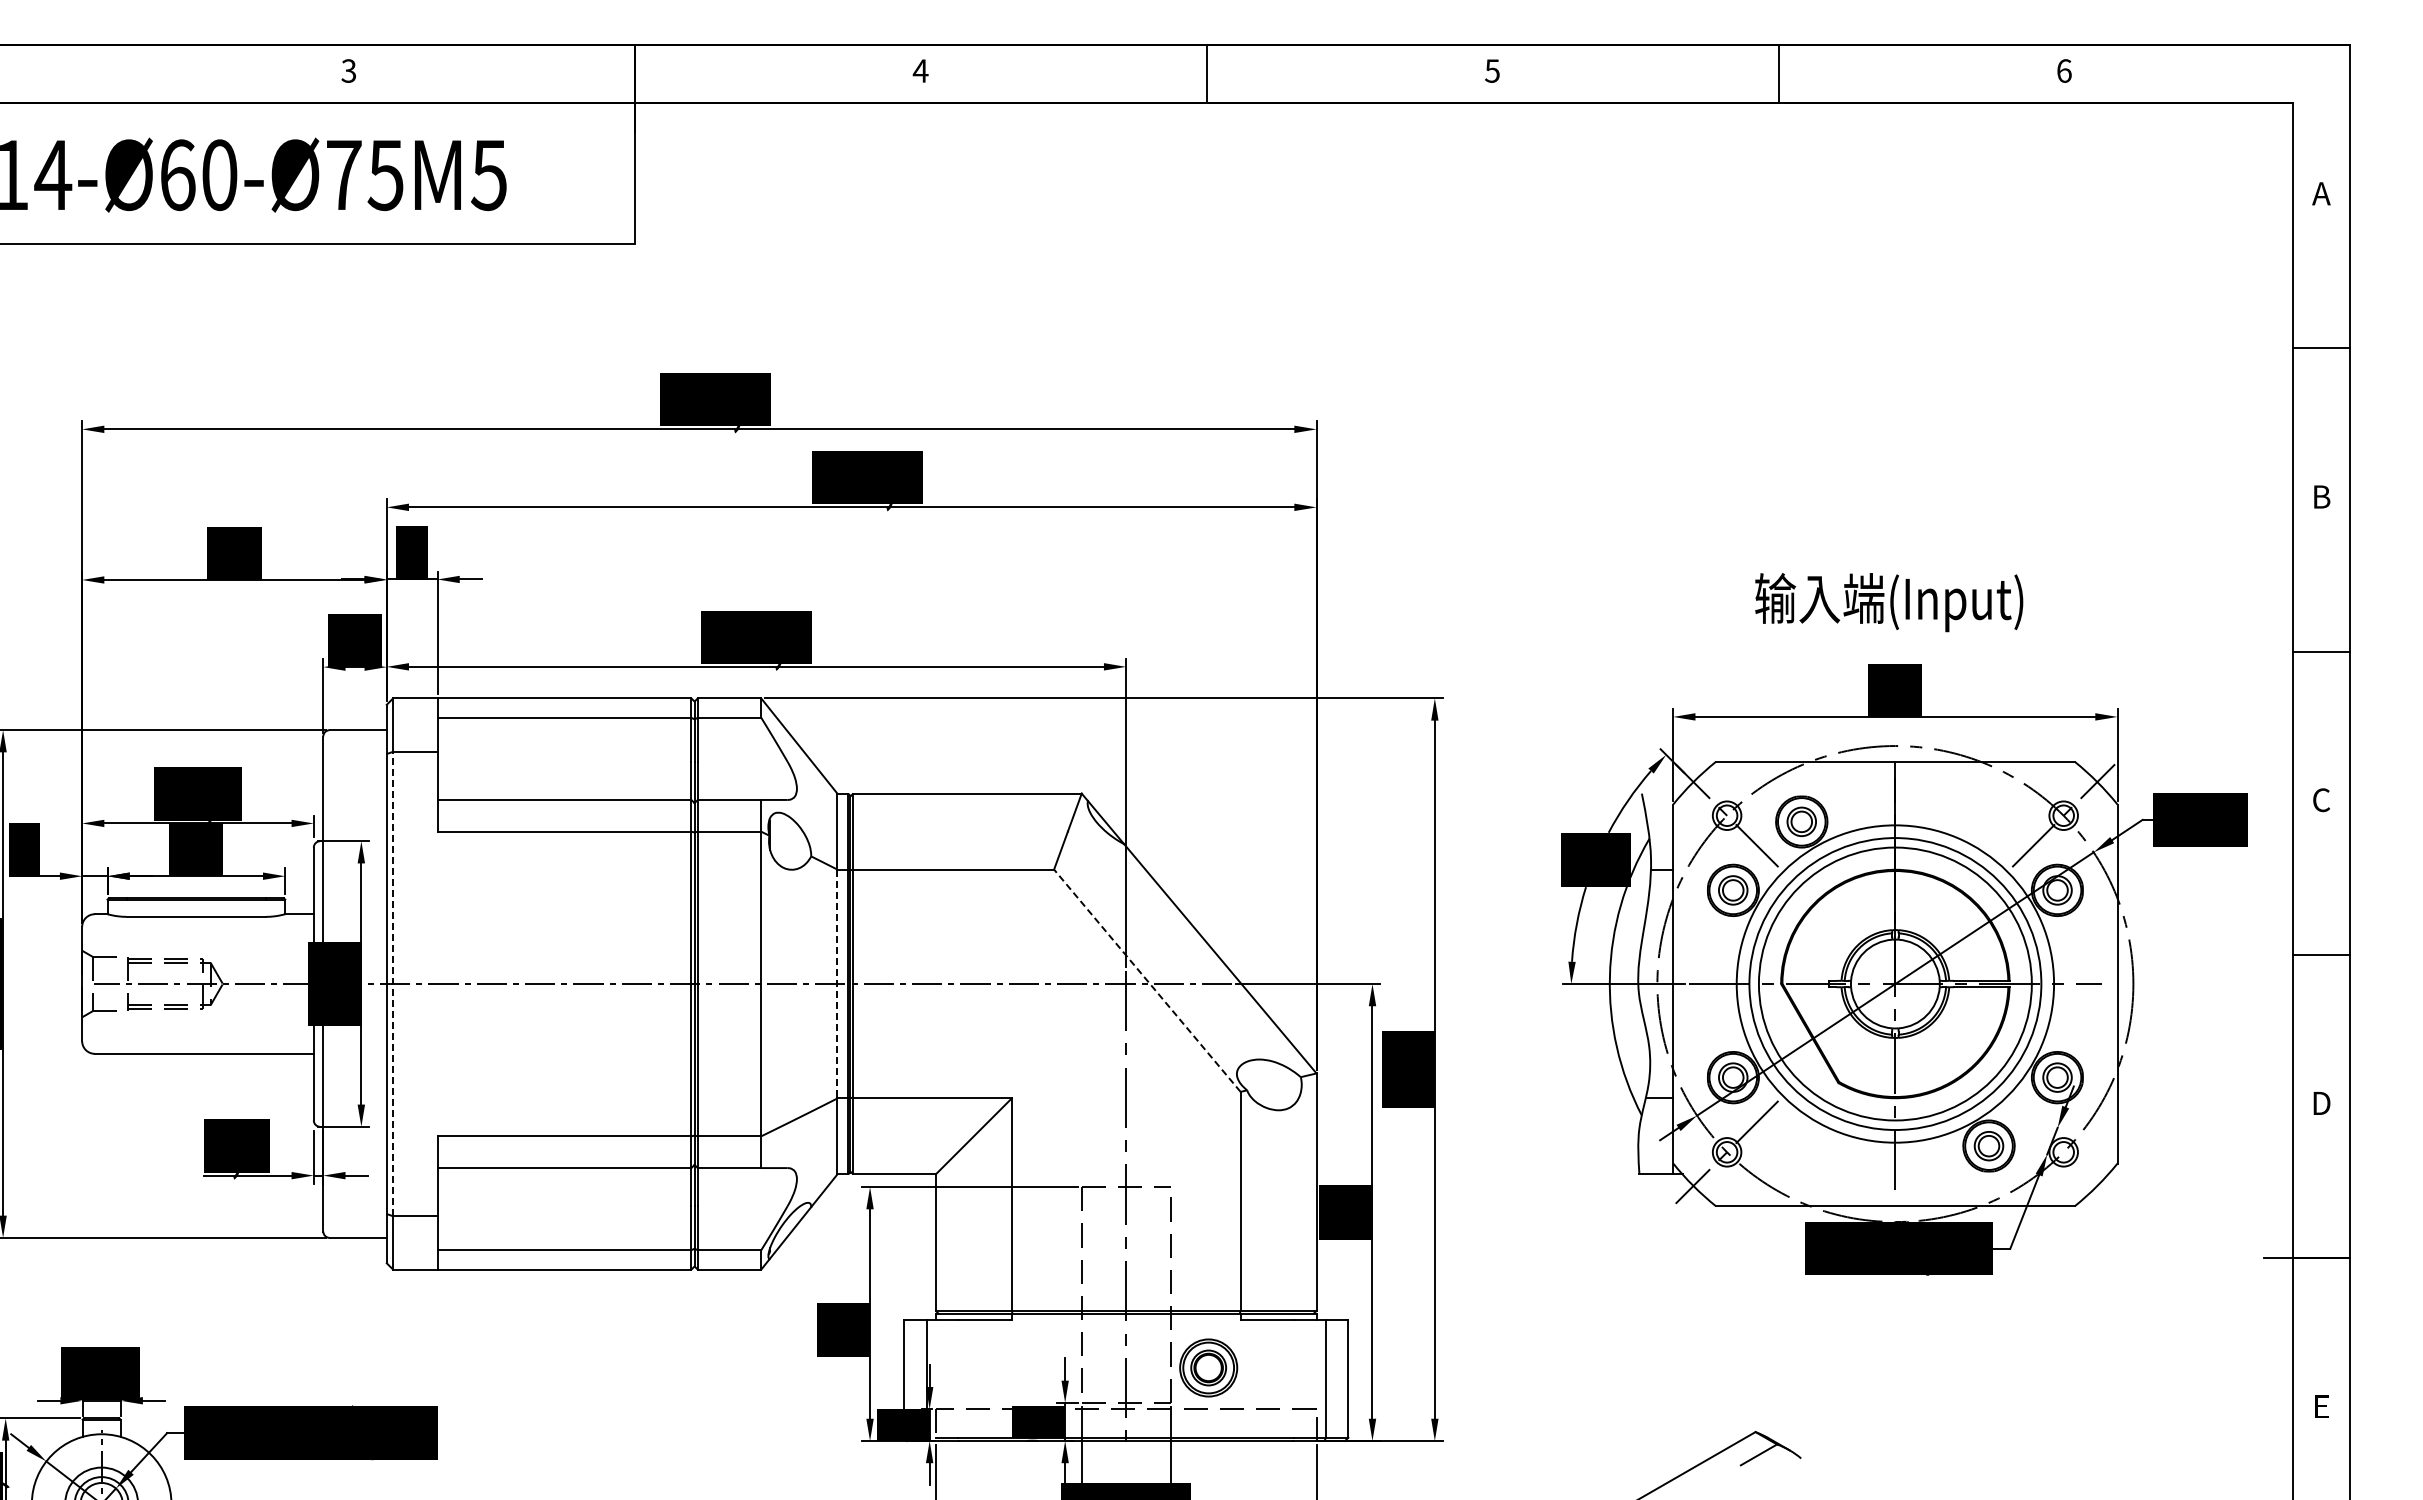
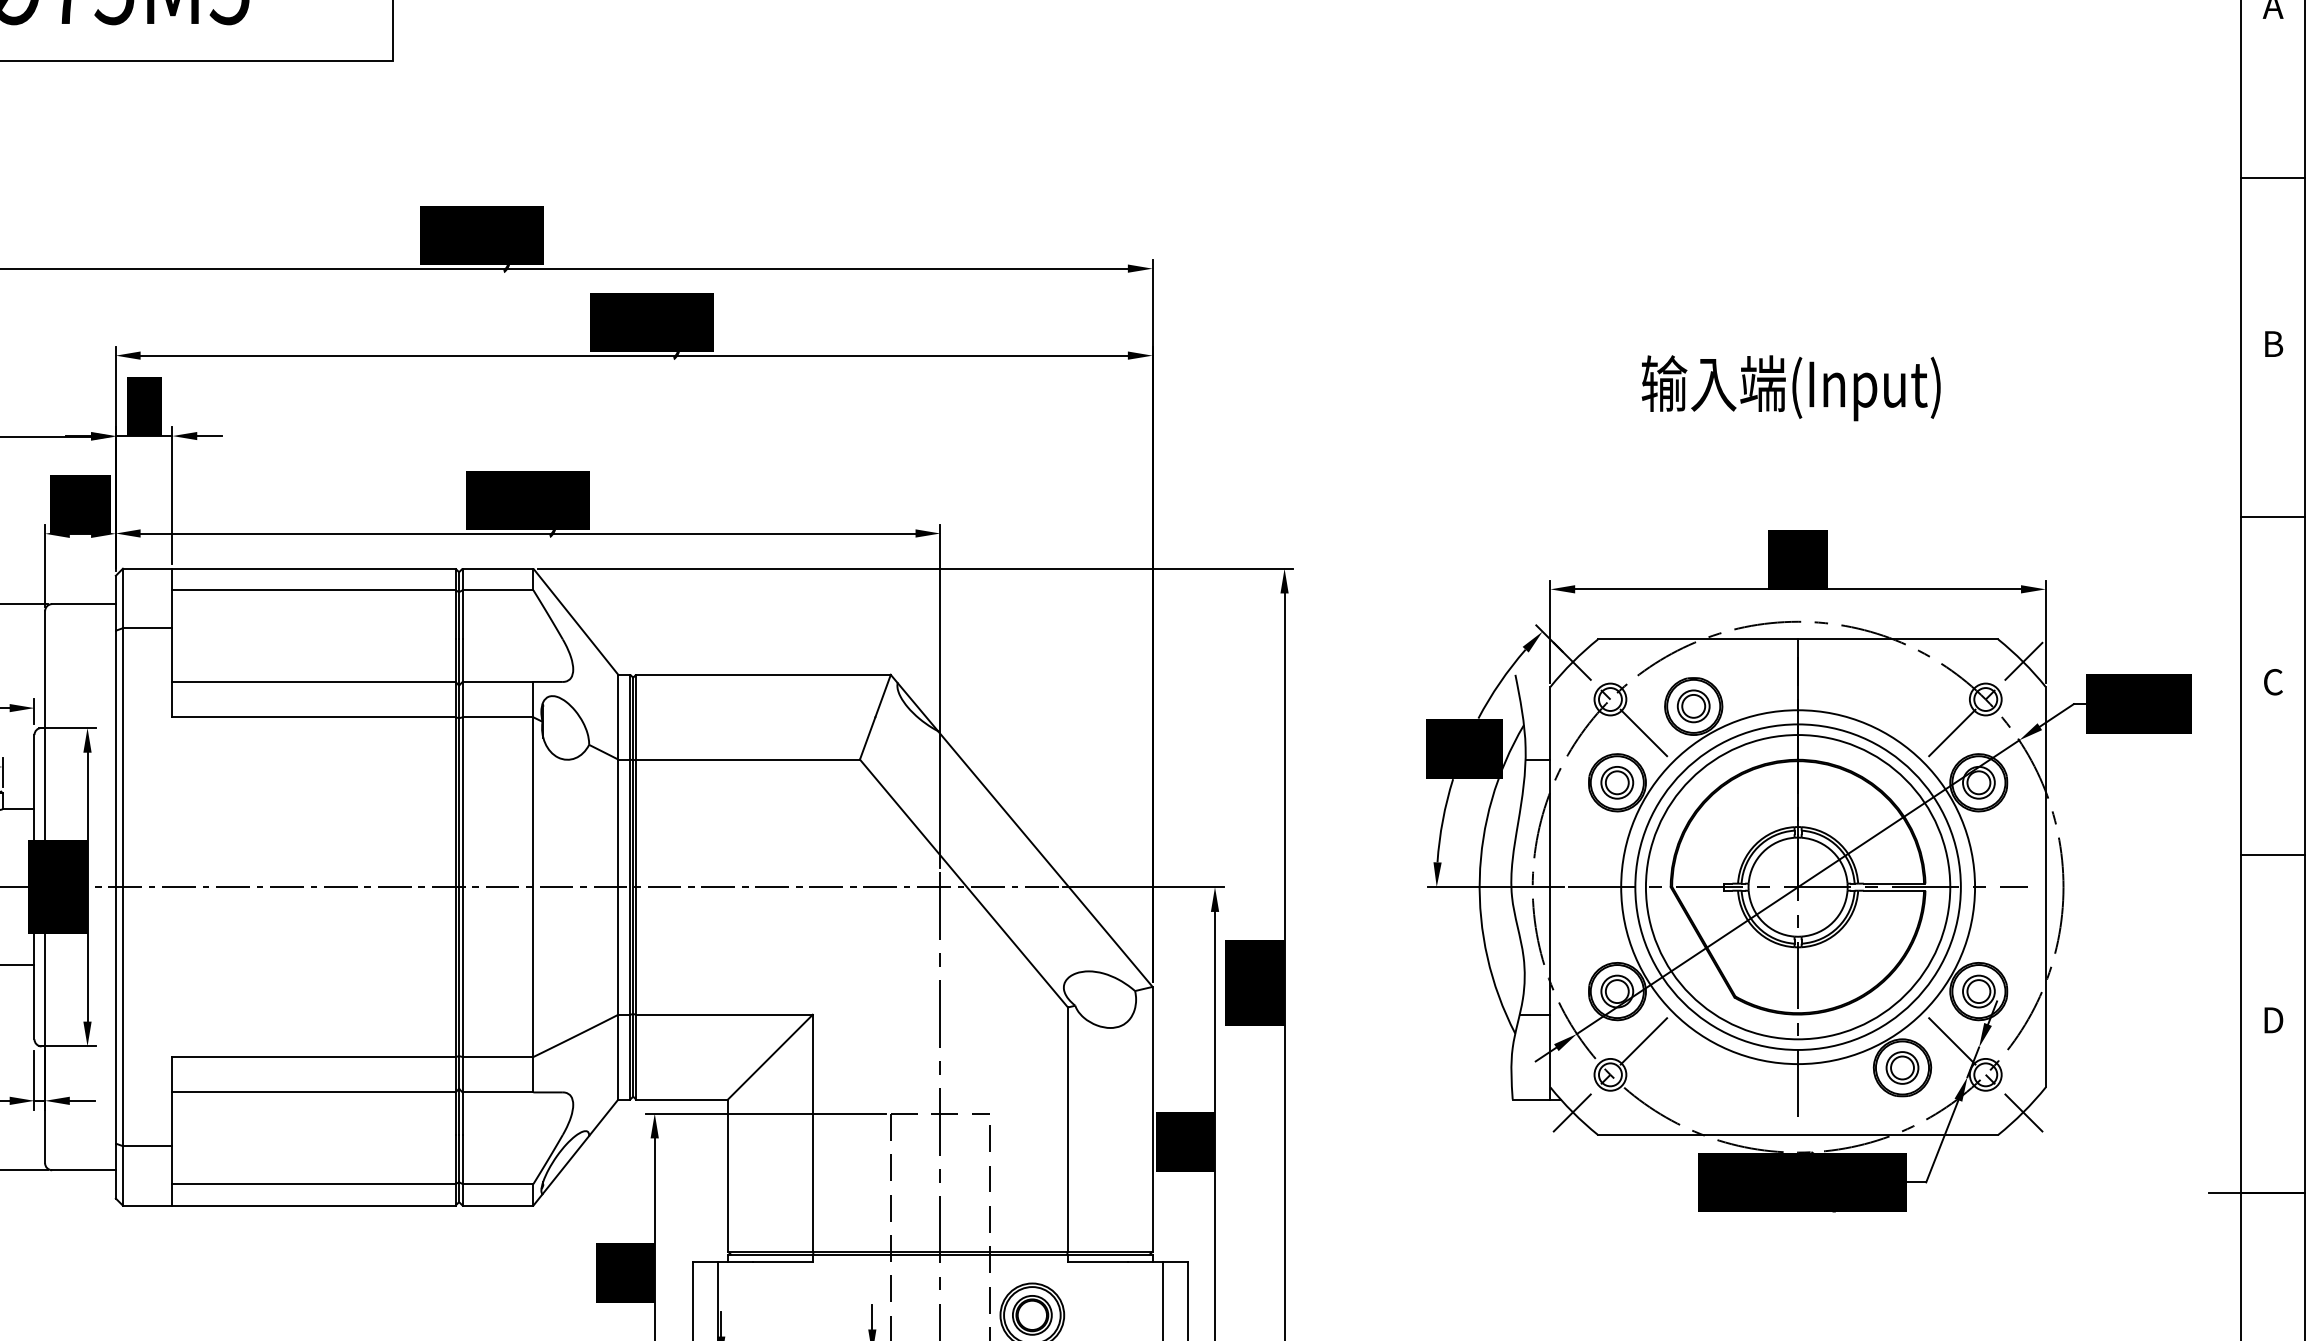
text: (1889, 602) -> (1791, 388), moved
line: (1147, 980) -> (964, 883), dashed -> solid
line: (393, 983) -> (123, 886), dashed -> solid
line: (837, 984) -> (618, 887), dashed -> solid
line: (2063, 1151) -> (1985, 1073), added

